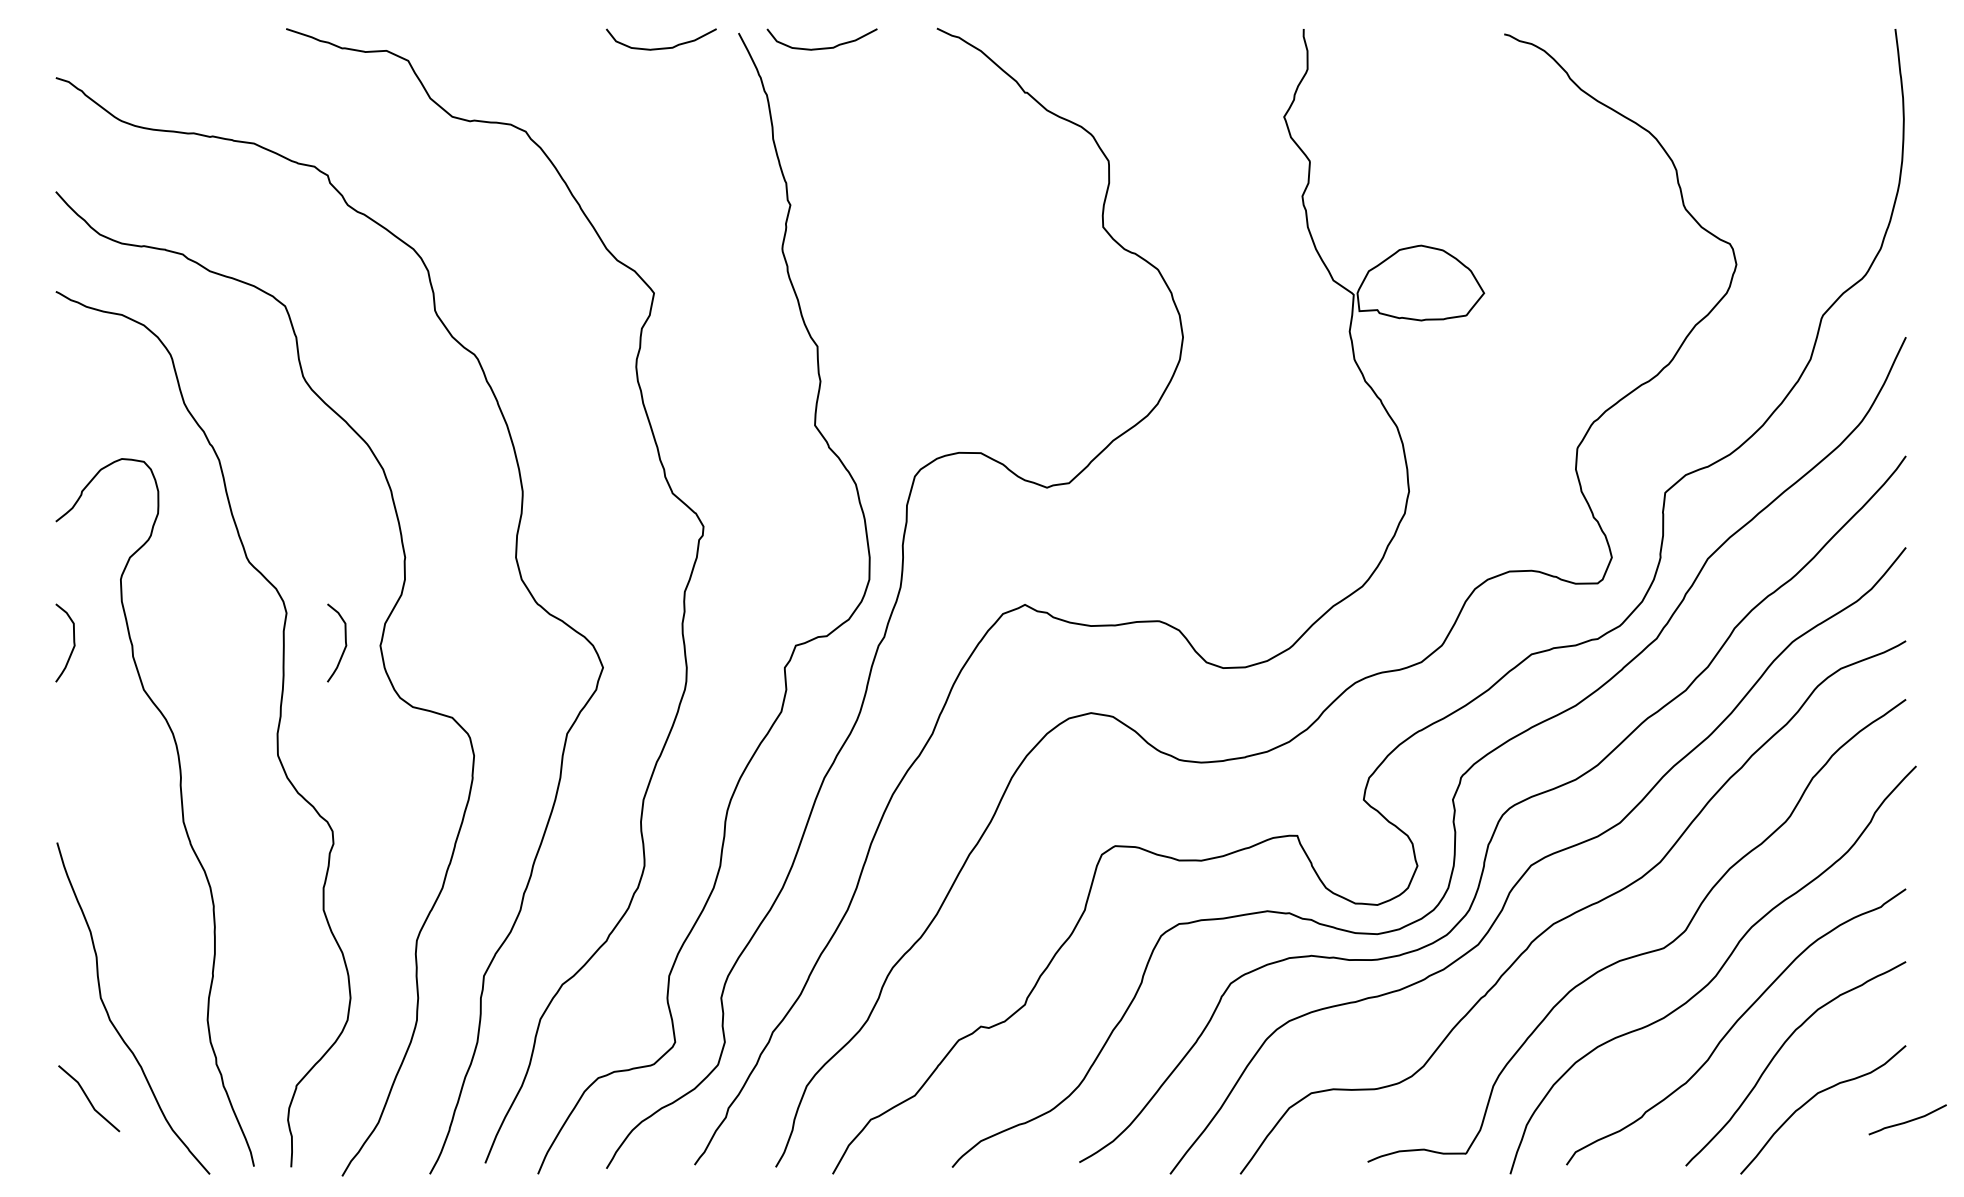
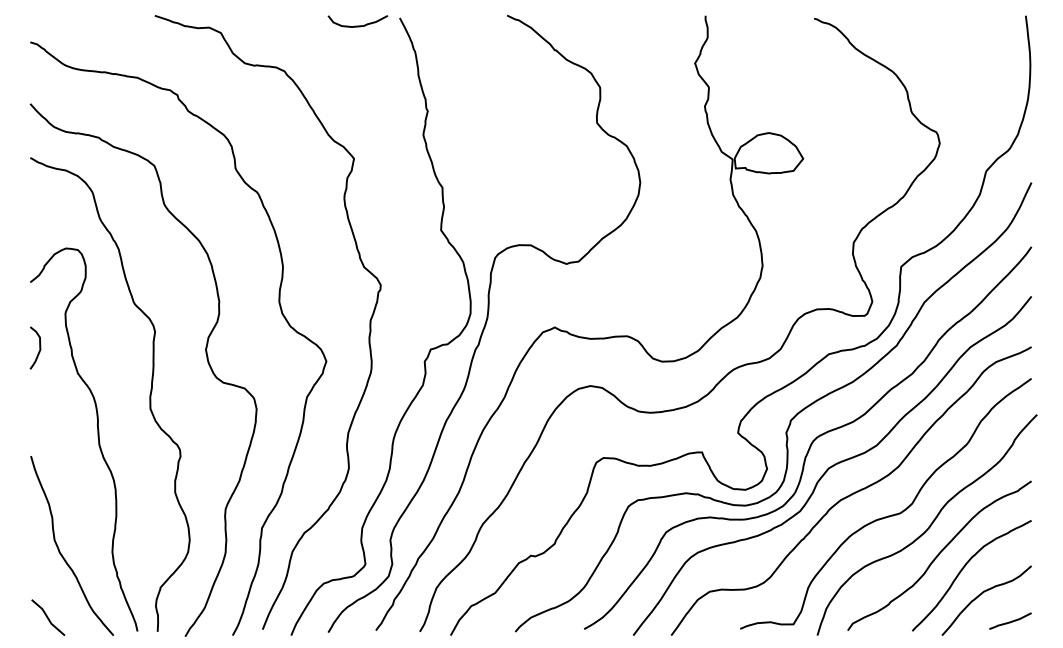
curve: (821, 46) -> (444, 25), removed
curve: (344, 641) -> (186, 347), removed
line: (89, 1098) -> (48, 617), moved
curve: (1909, 1118) -> (1011, 620), moved

